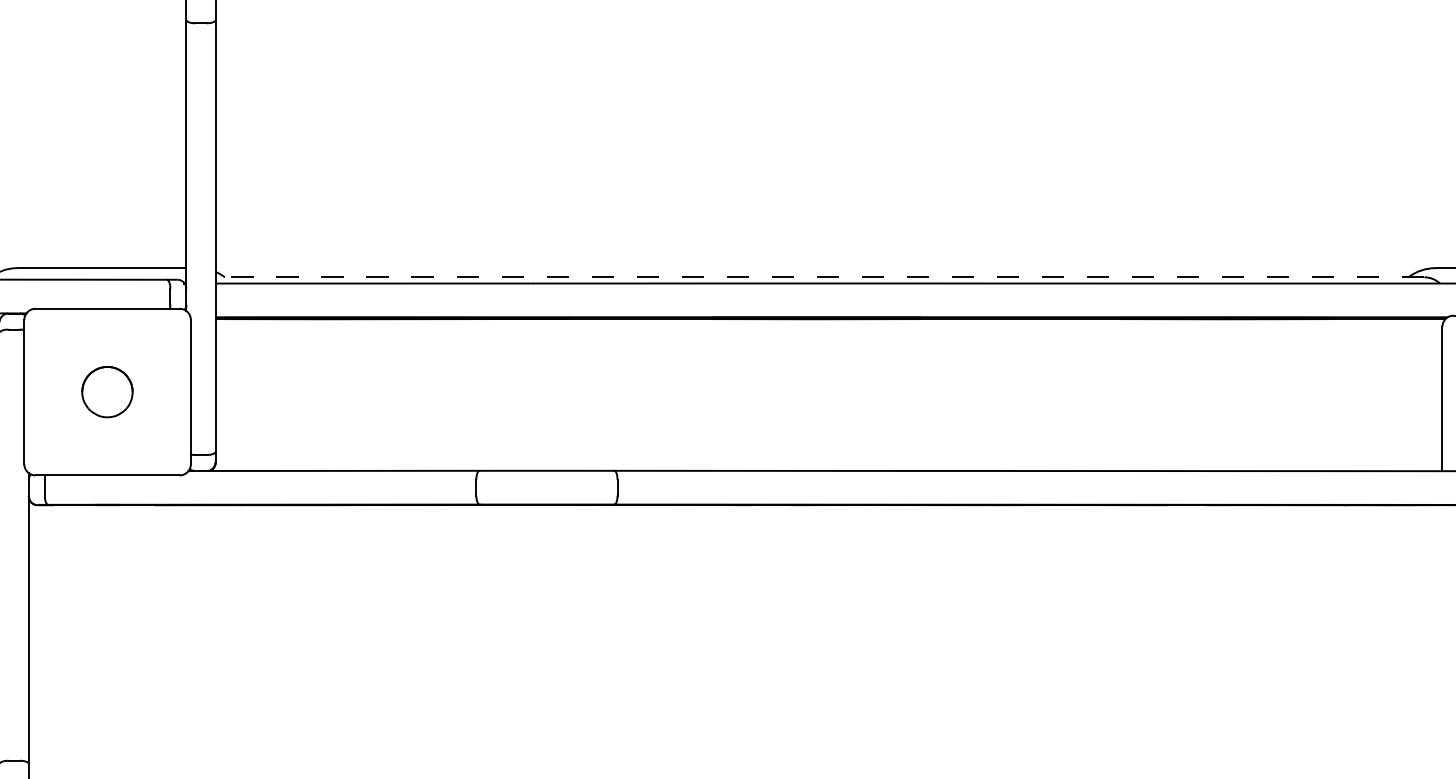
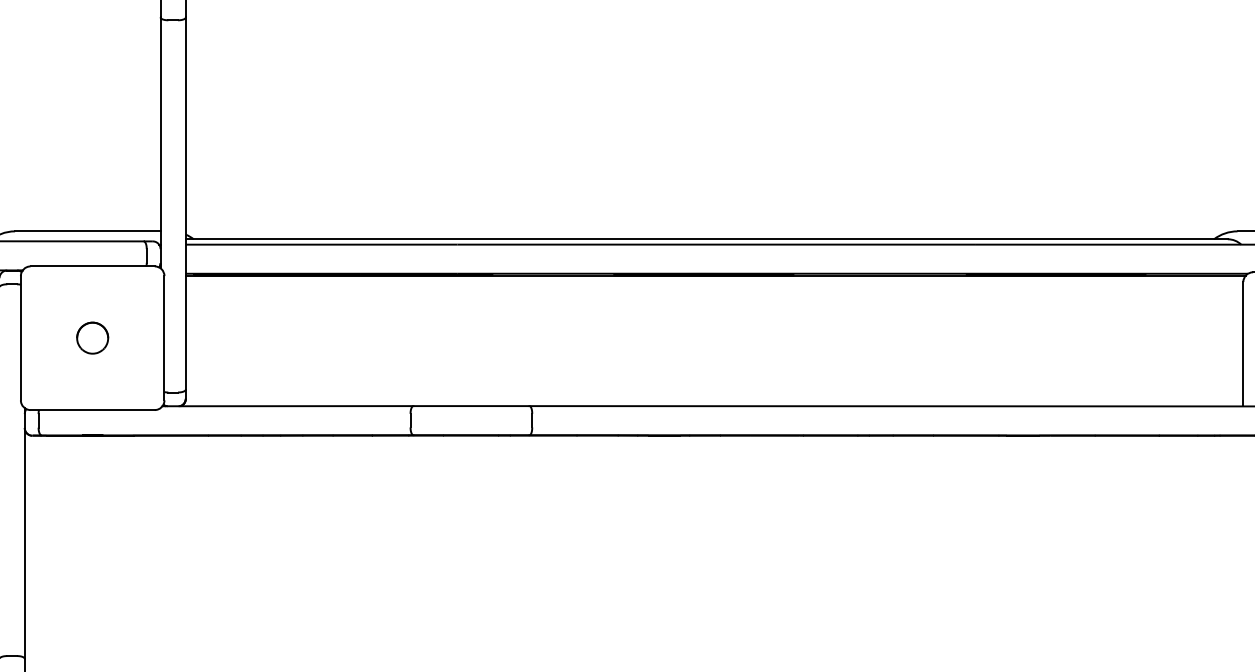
line: (819, 277) -> (706, 239), dashed -> solid
part: (107, 391) -> (92, 337), size x0.71

